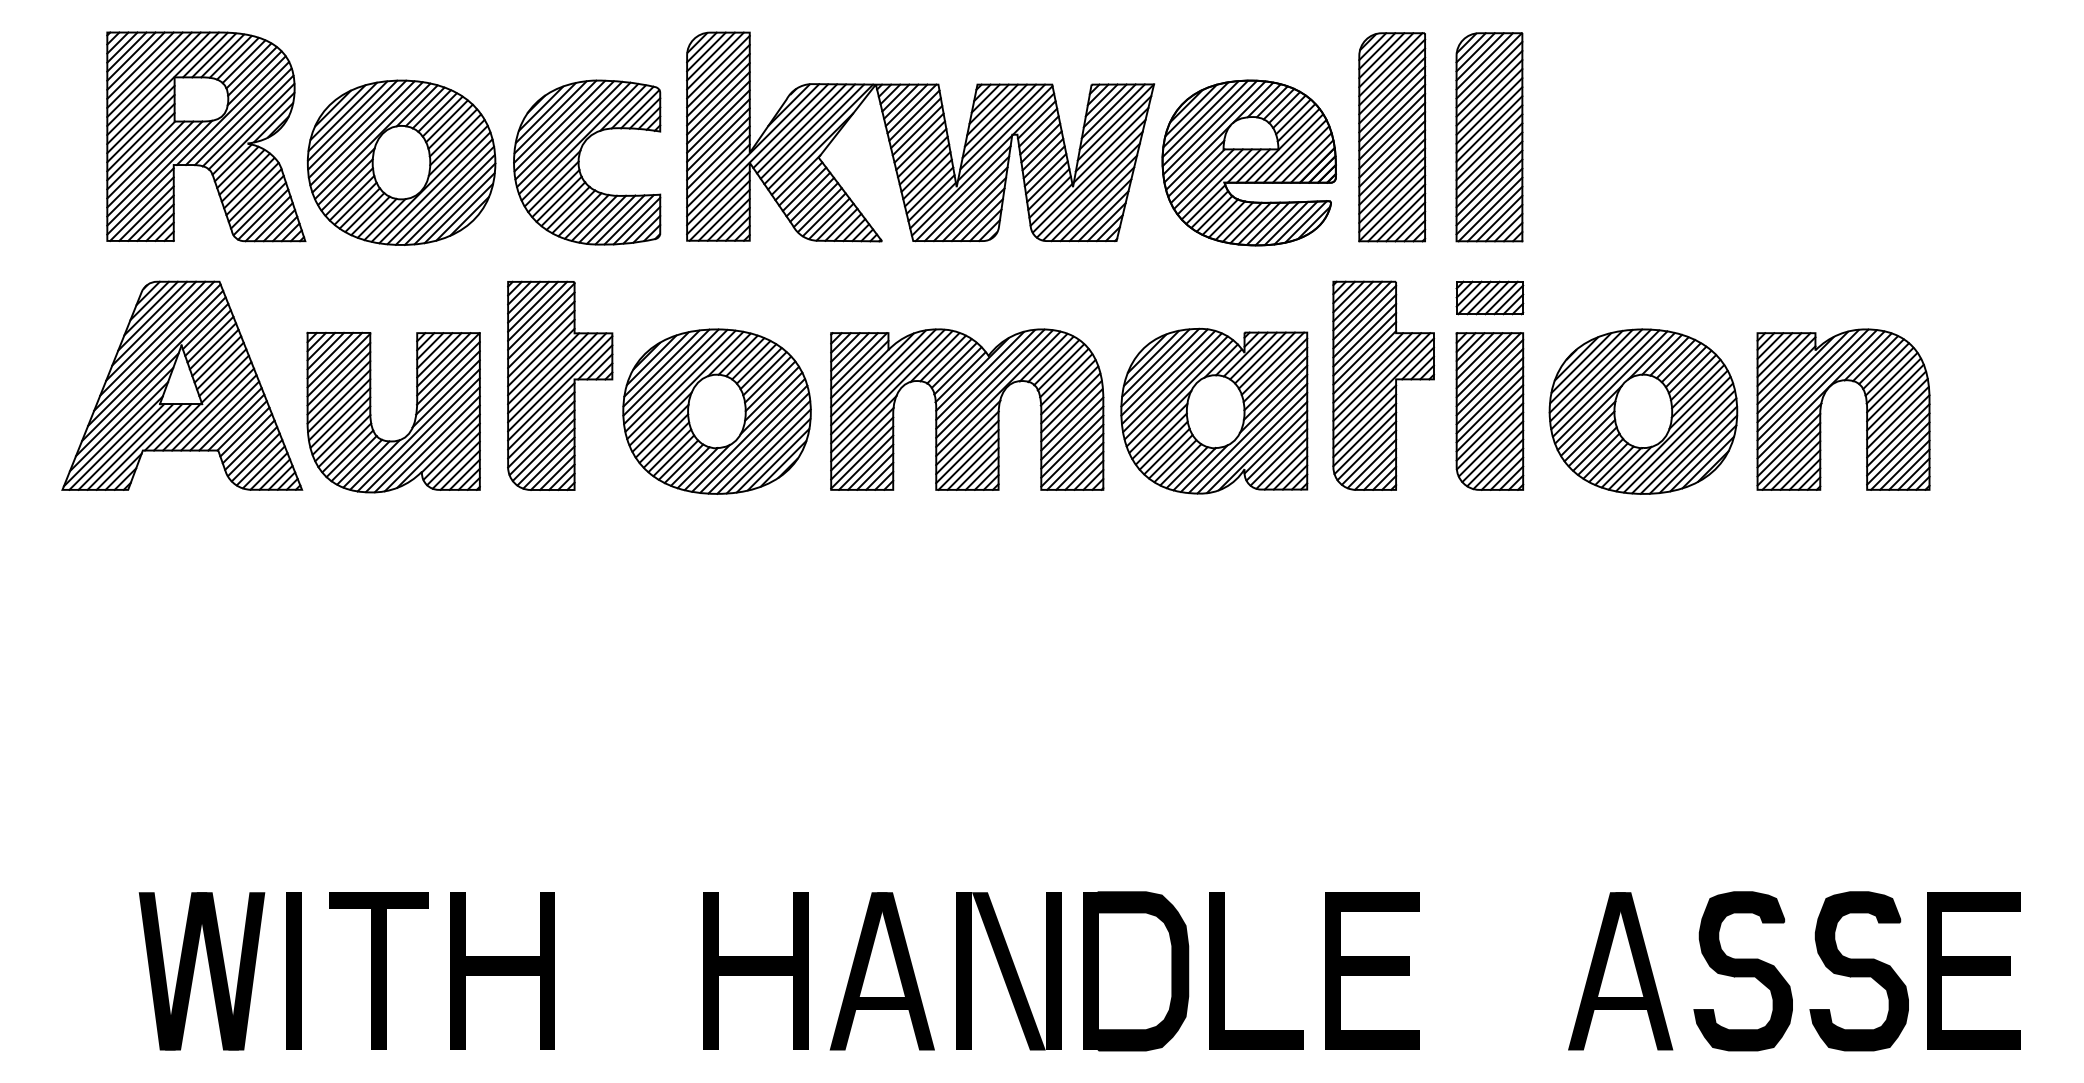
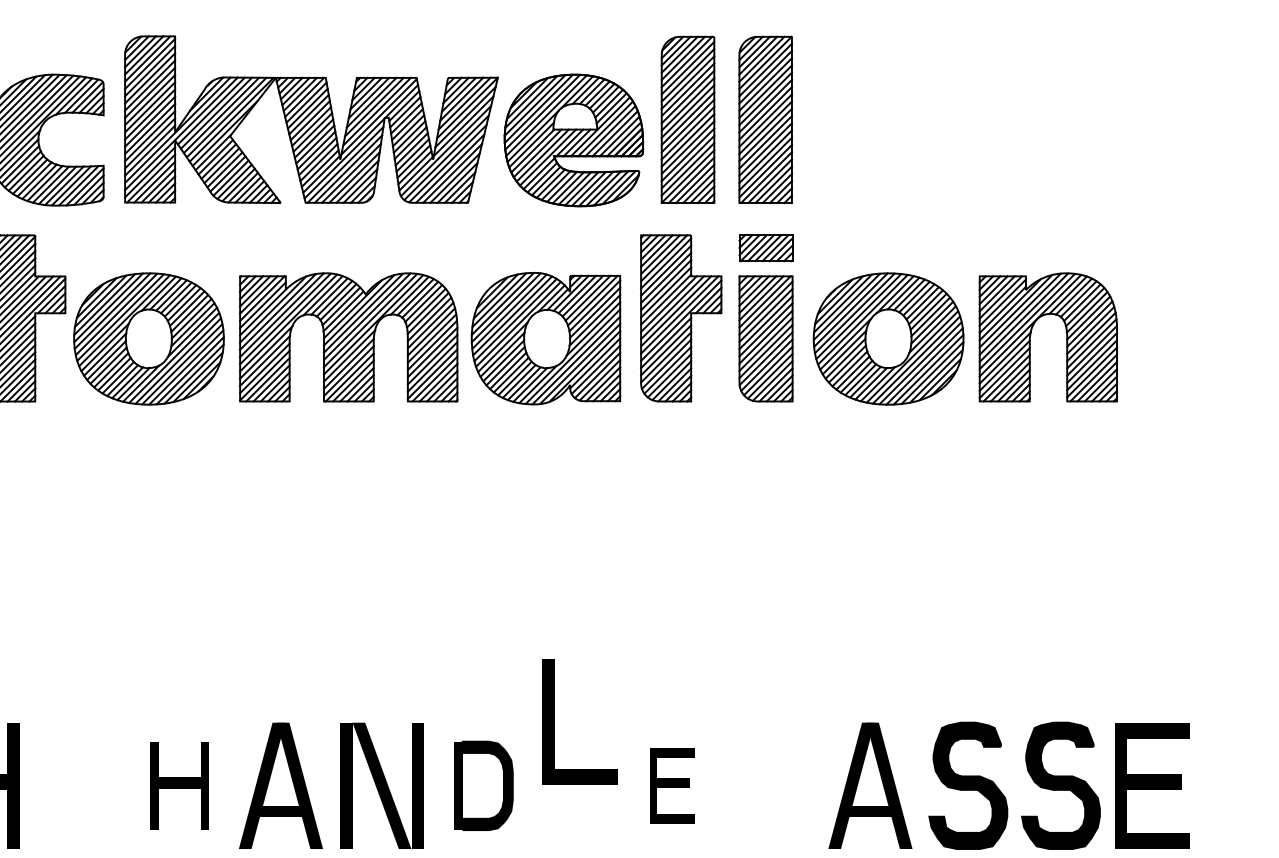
part: (755, 970) -> (179, 785), size x0.7
part: (1224, 970) -> (554, 721), moved
part: (1372, 970) -> (672, 785), size x0.6
part: (1136, 971) -> (483, 785), size x0.7

